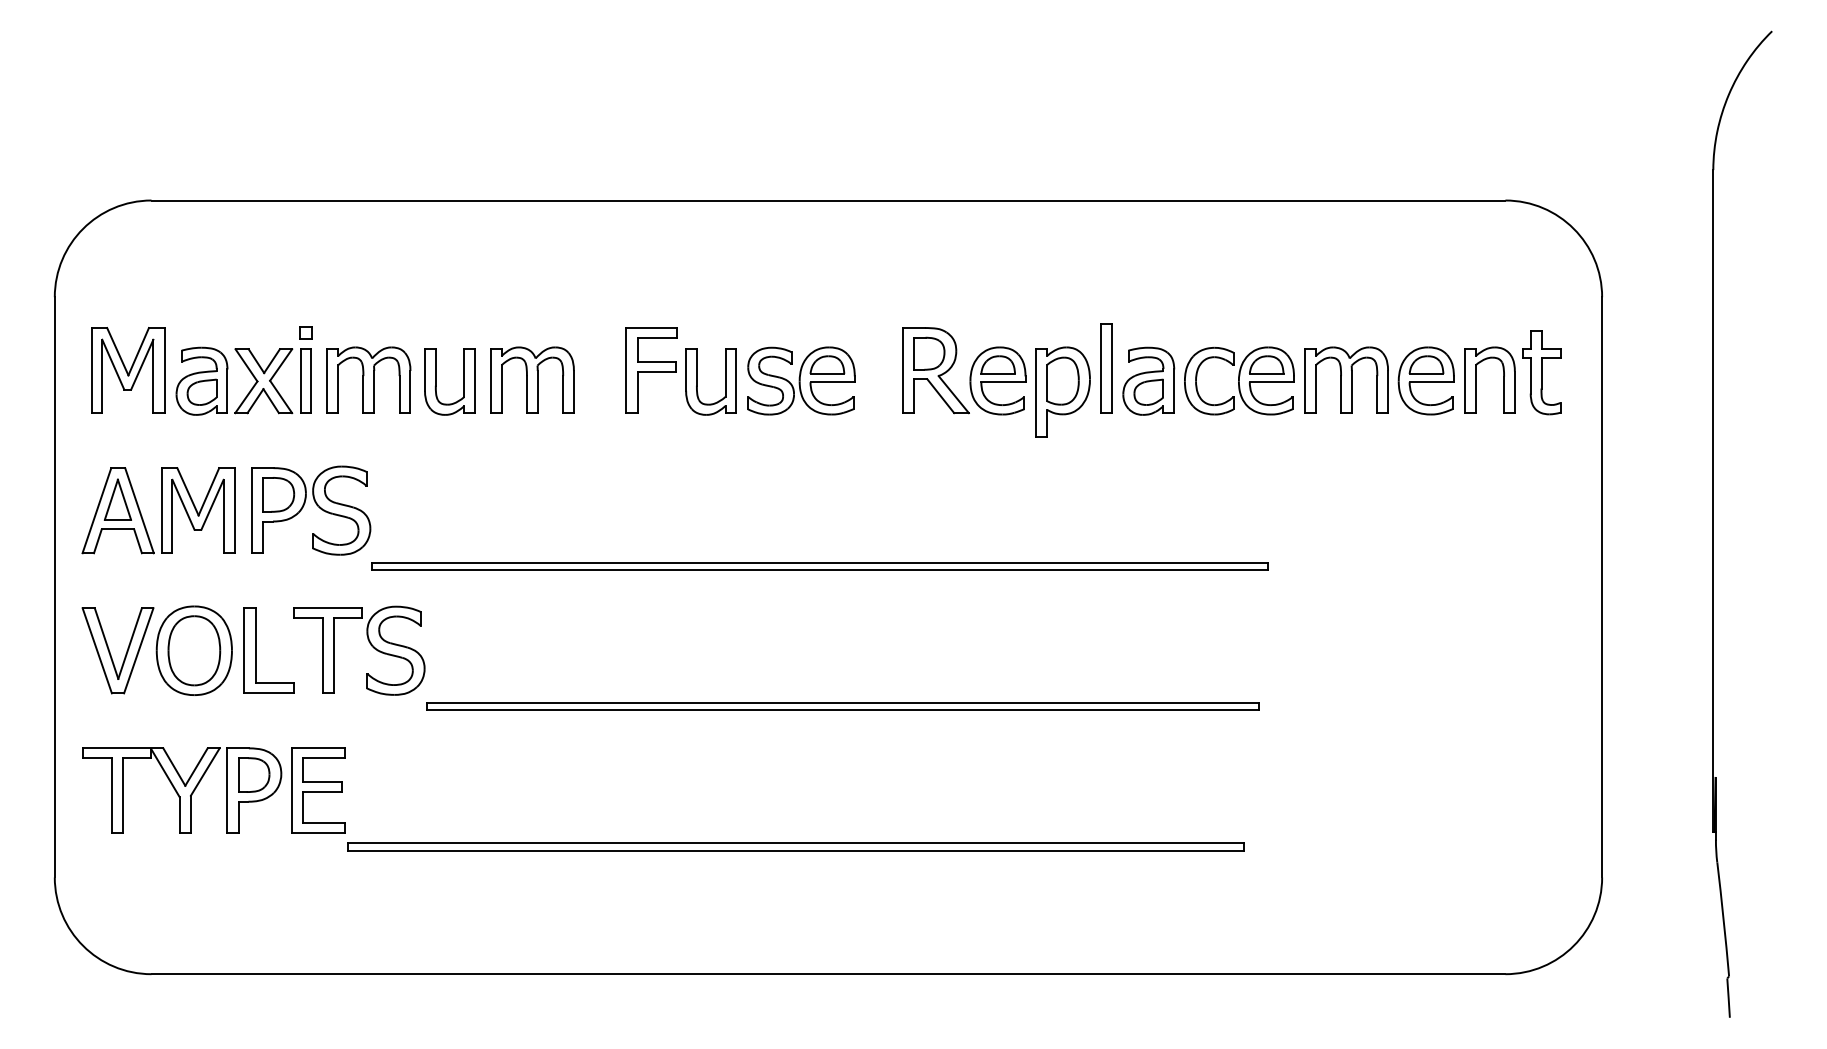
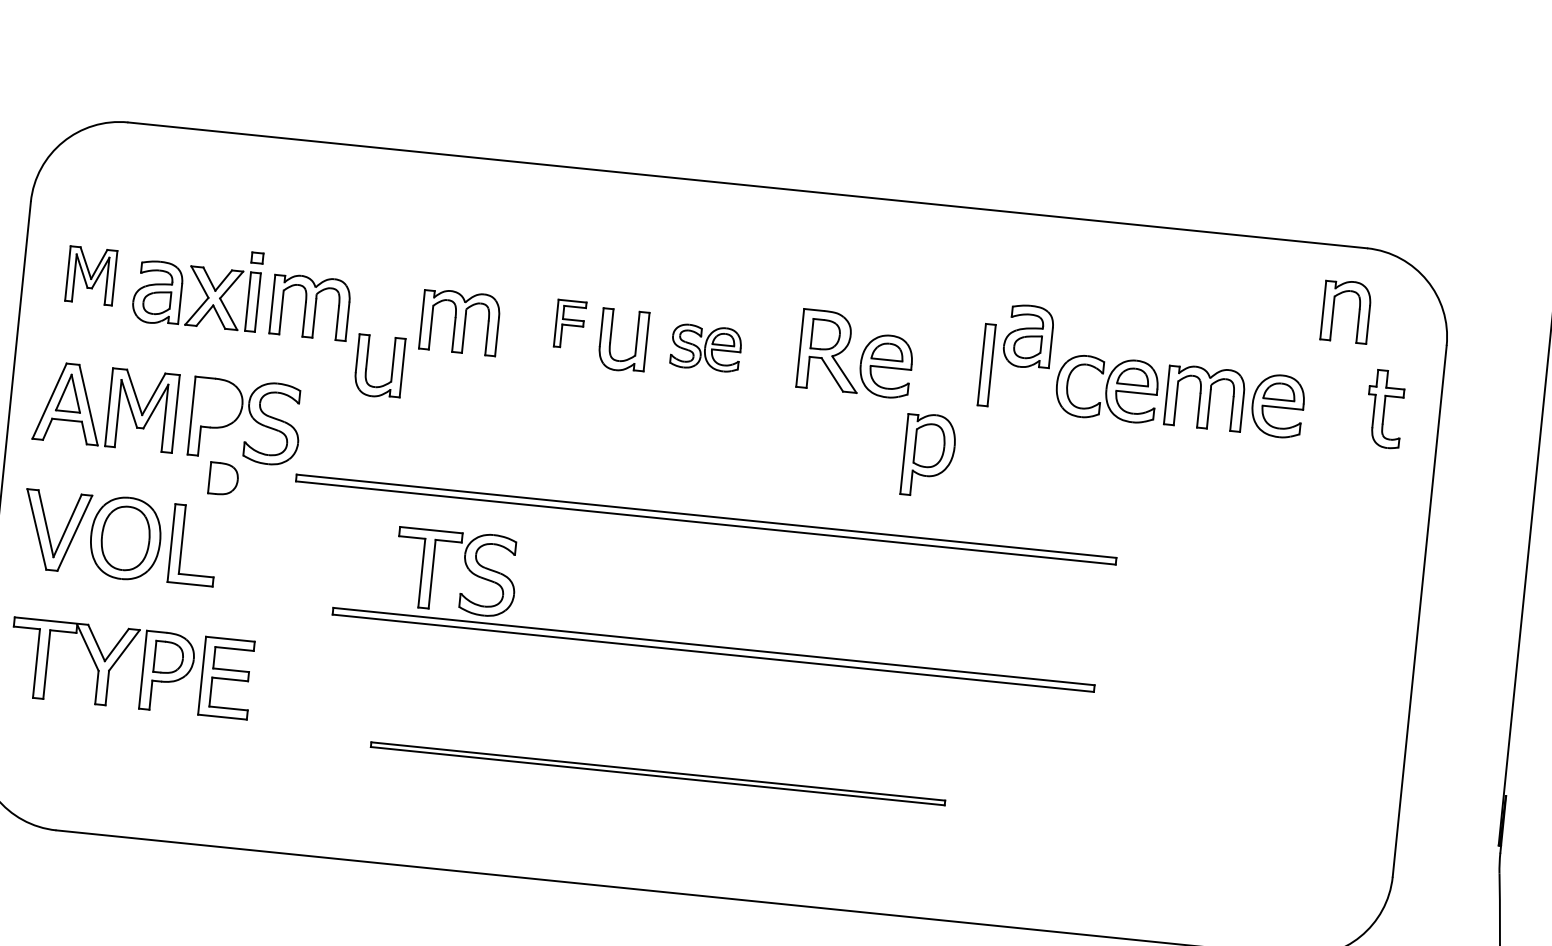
part: (128, 370) -> (91, 275), size x0.7
part: (651, 370) -> (570, 324), size x0.6
part: (1476, 379) -> (1334, 309), moved
part: (801, 380) -> (706, 347), size x0.7
part: (1148, 380) -> (1028, 335), moved
part: (436, 381) -> (367, 364), moved
part: (1062, 391) -> (928, 455), moved
part: (278, 494) -> (223, 478), moved
part: (370, 645) -> (466, 568), moved
part: (795, 846) -> (657, 773), size x0.7

